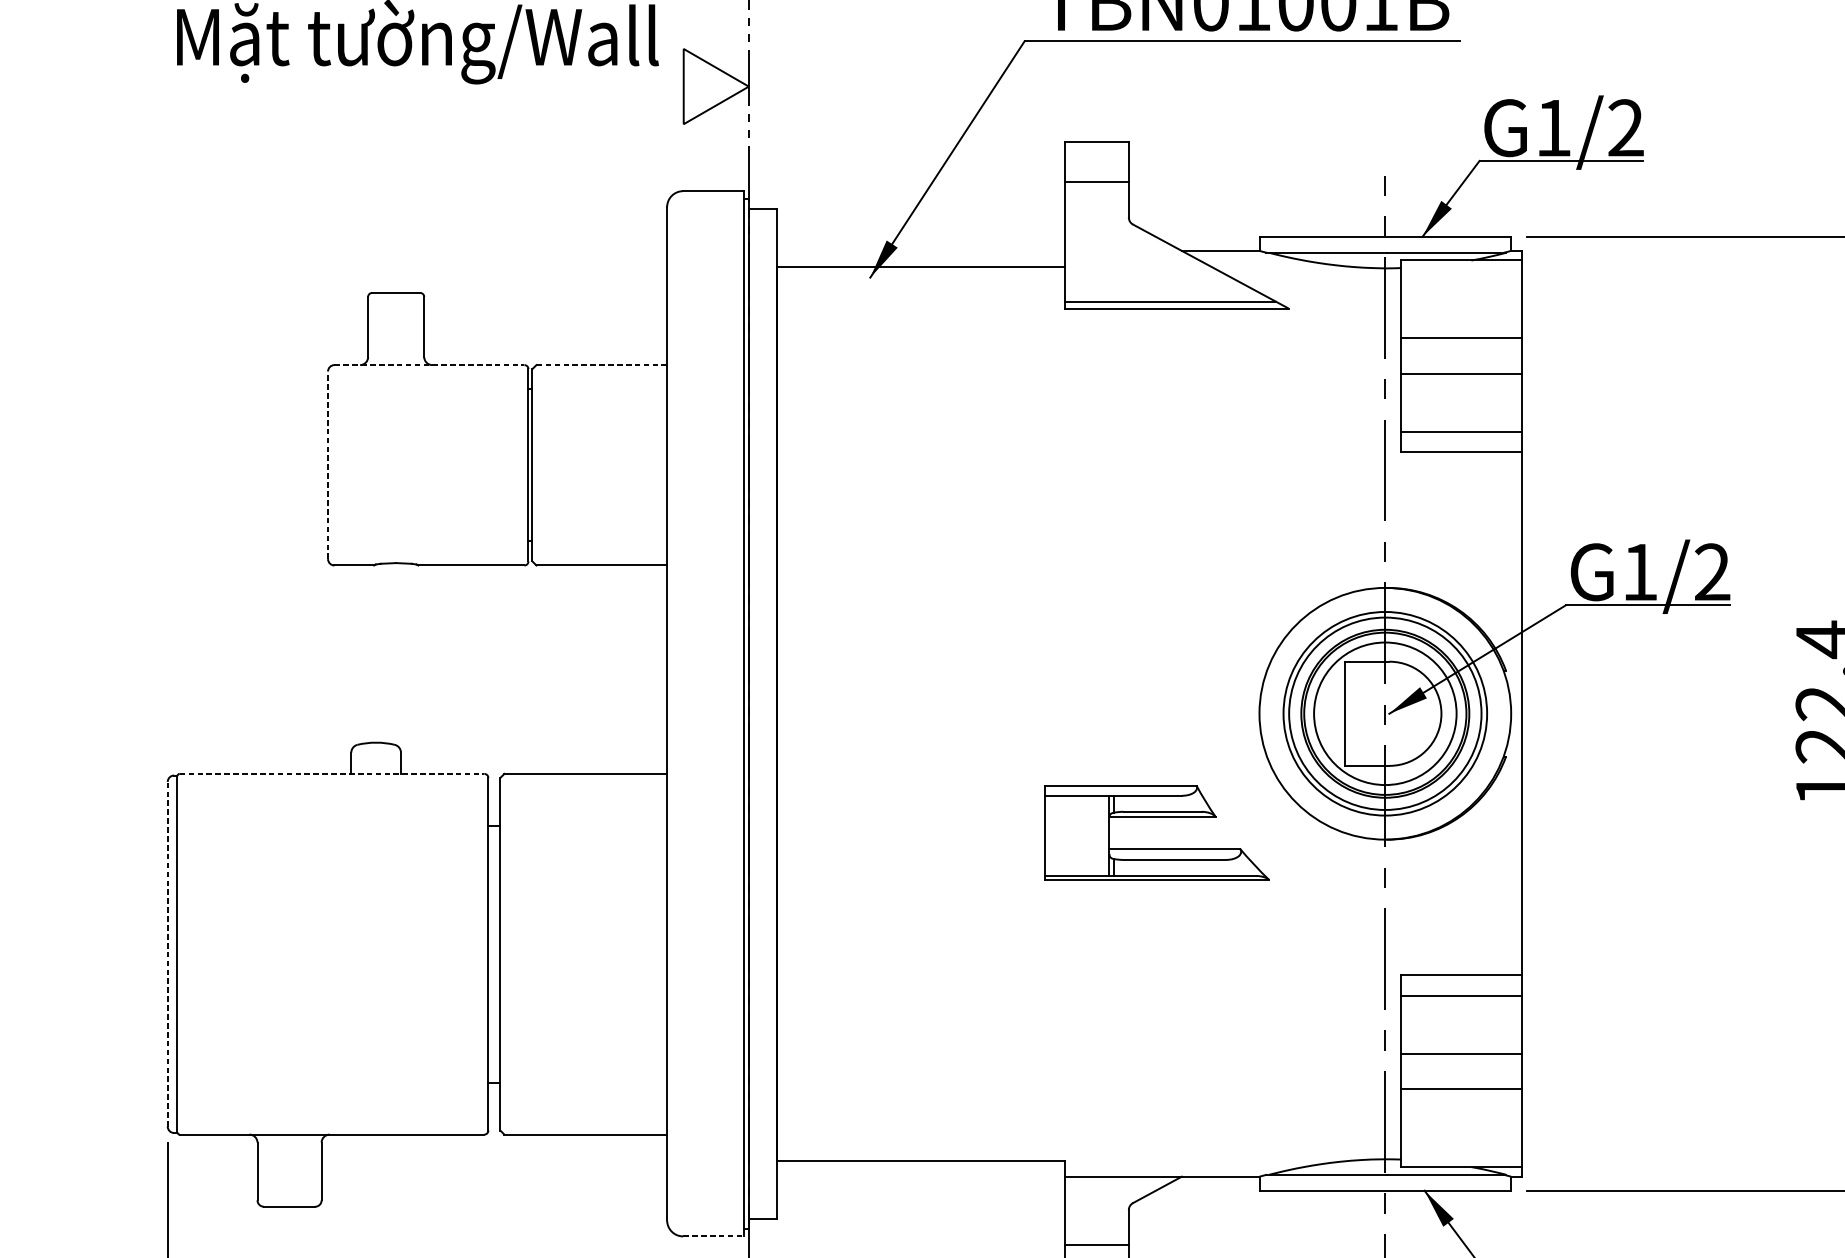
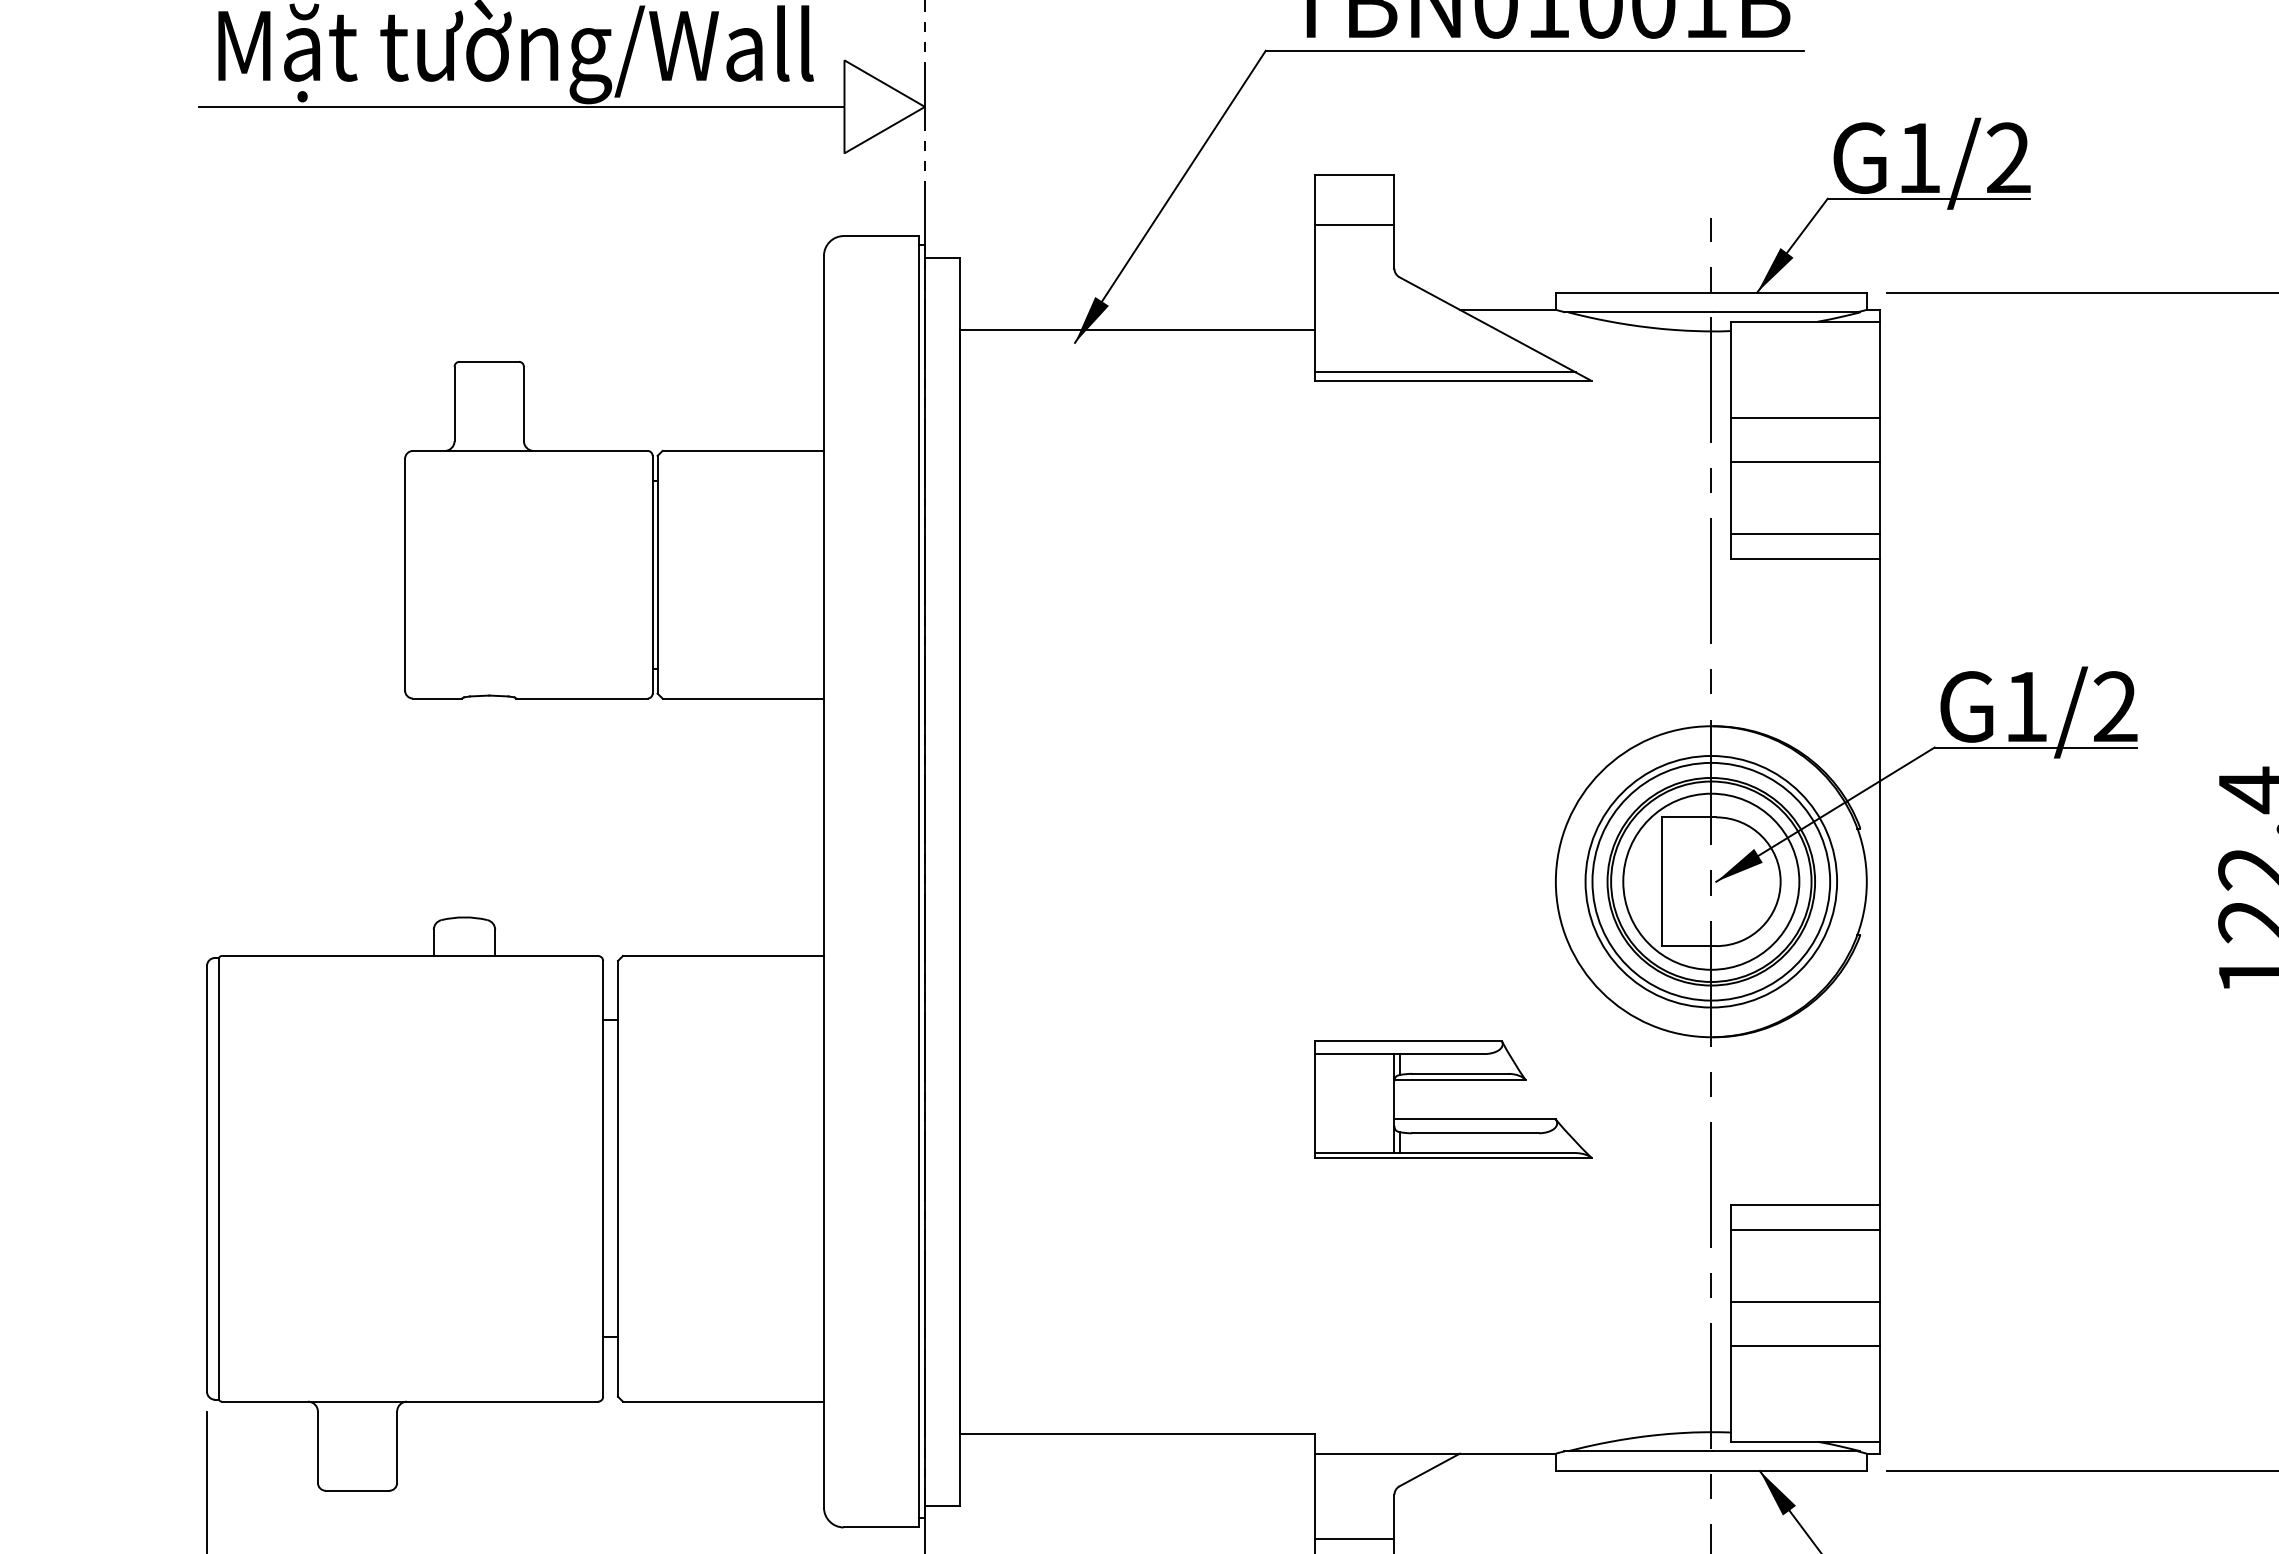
line: (422, 86) -> (521, 106), added
line: (429, 364) -> (530, 450), dashed -> solid
line: (601, 364) -> (743, 450), dashed -> solid
line: (328, 465) -> (405, 574), dashed -> solid
line: (332, 774) -> (410, 956), dashed -> solid
part: (1157, 817) -> (1453, 1080), moved
line: (168, 953) -> (207, 1178), dashed -> solid
line: (713, 1236) -> (881, 1527), dashed -> solid

